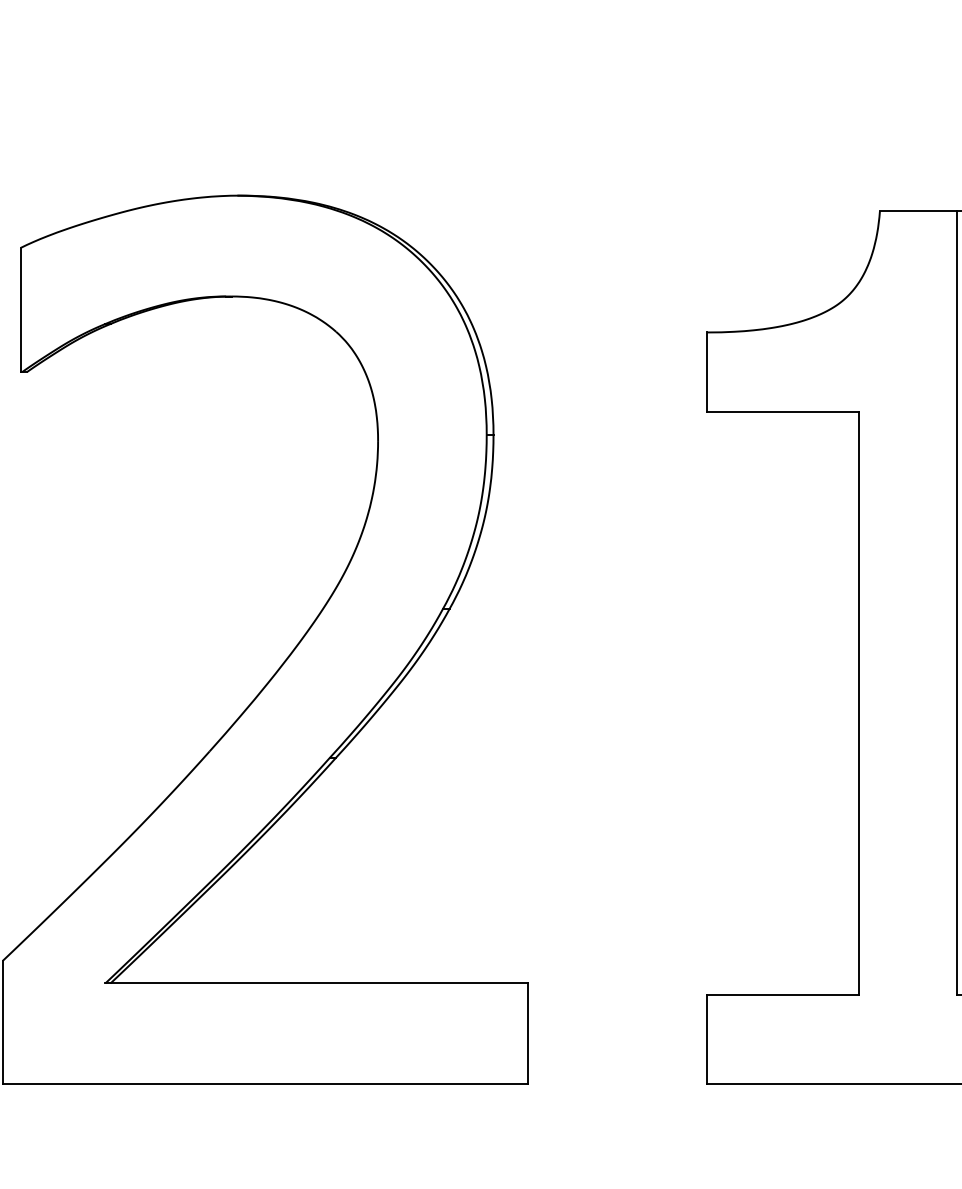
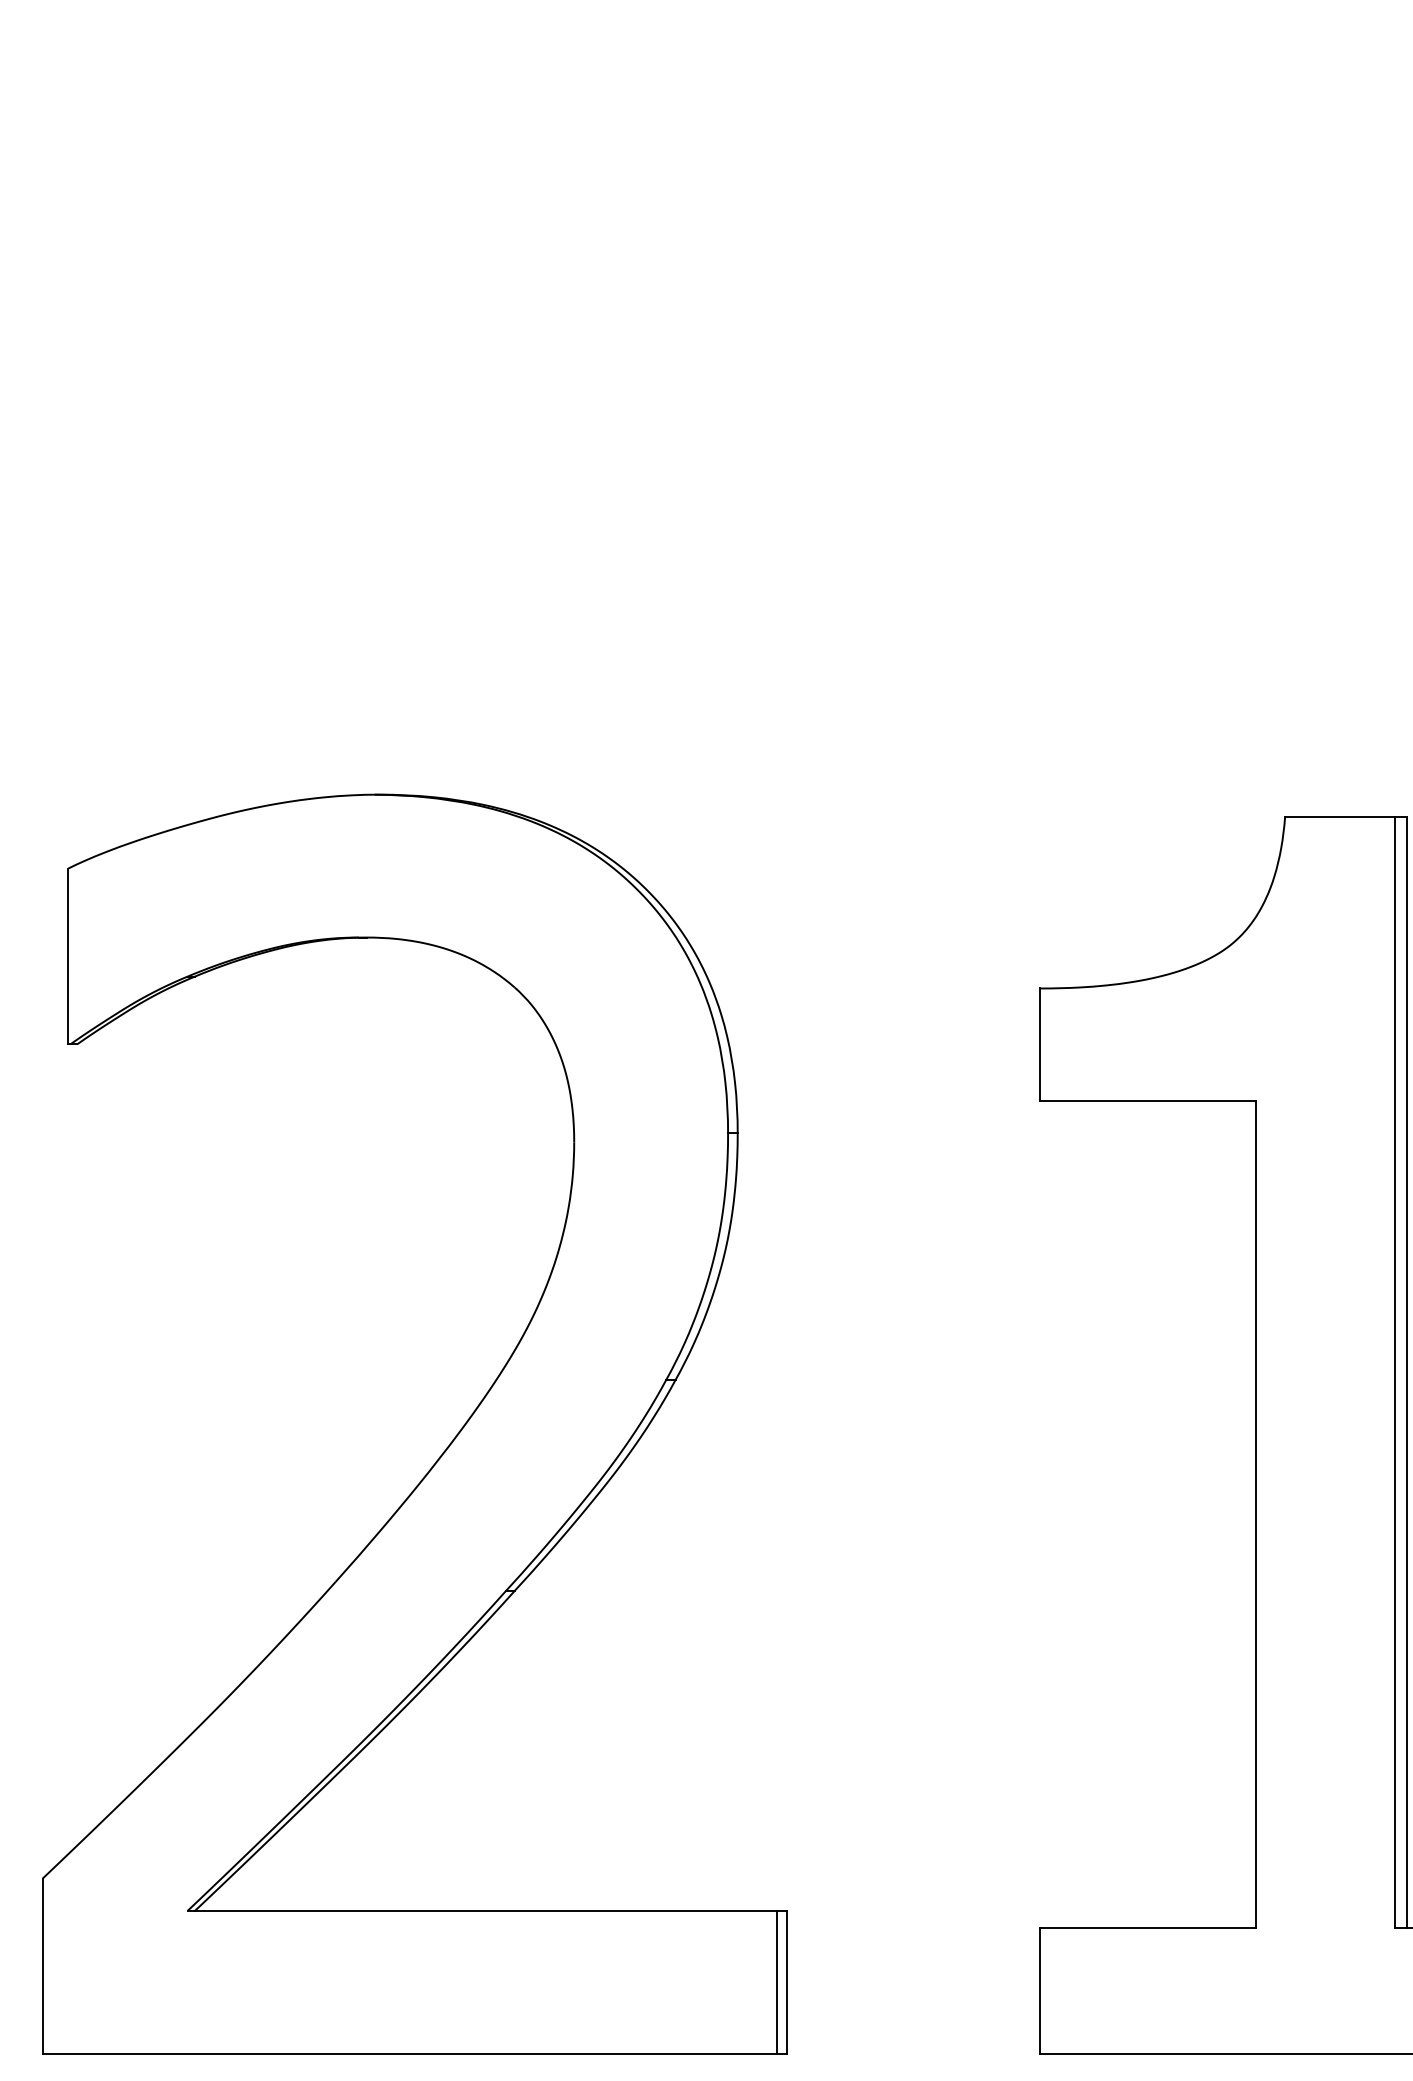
line: (521, 1033) -> (777, 1981), added

